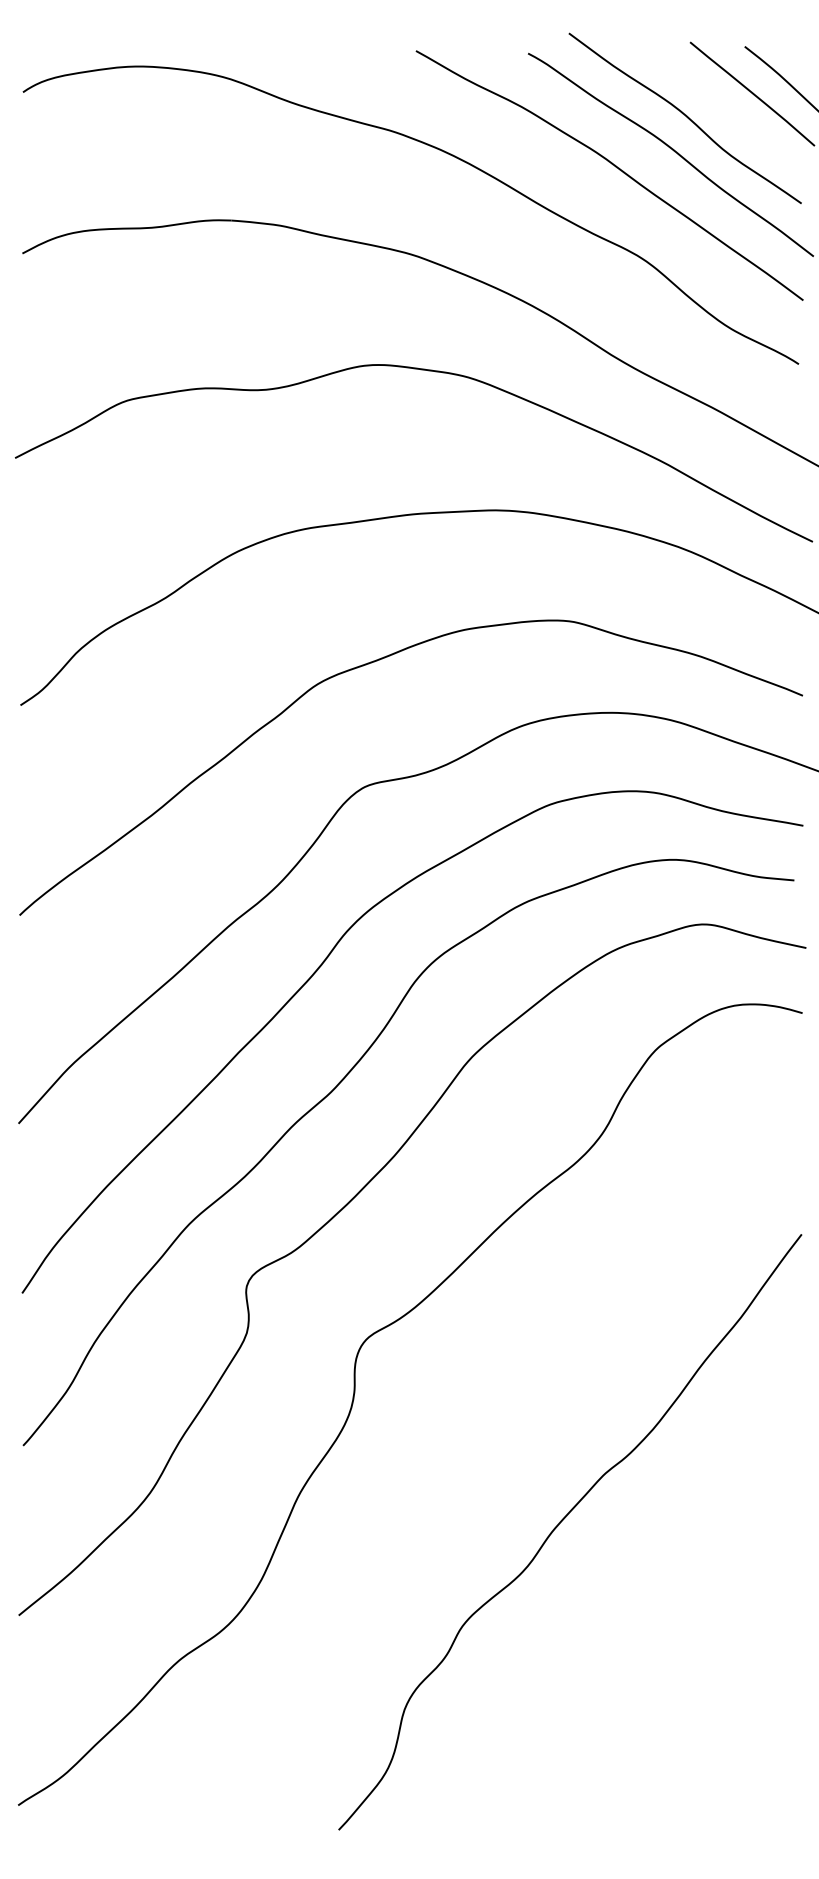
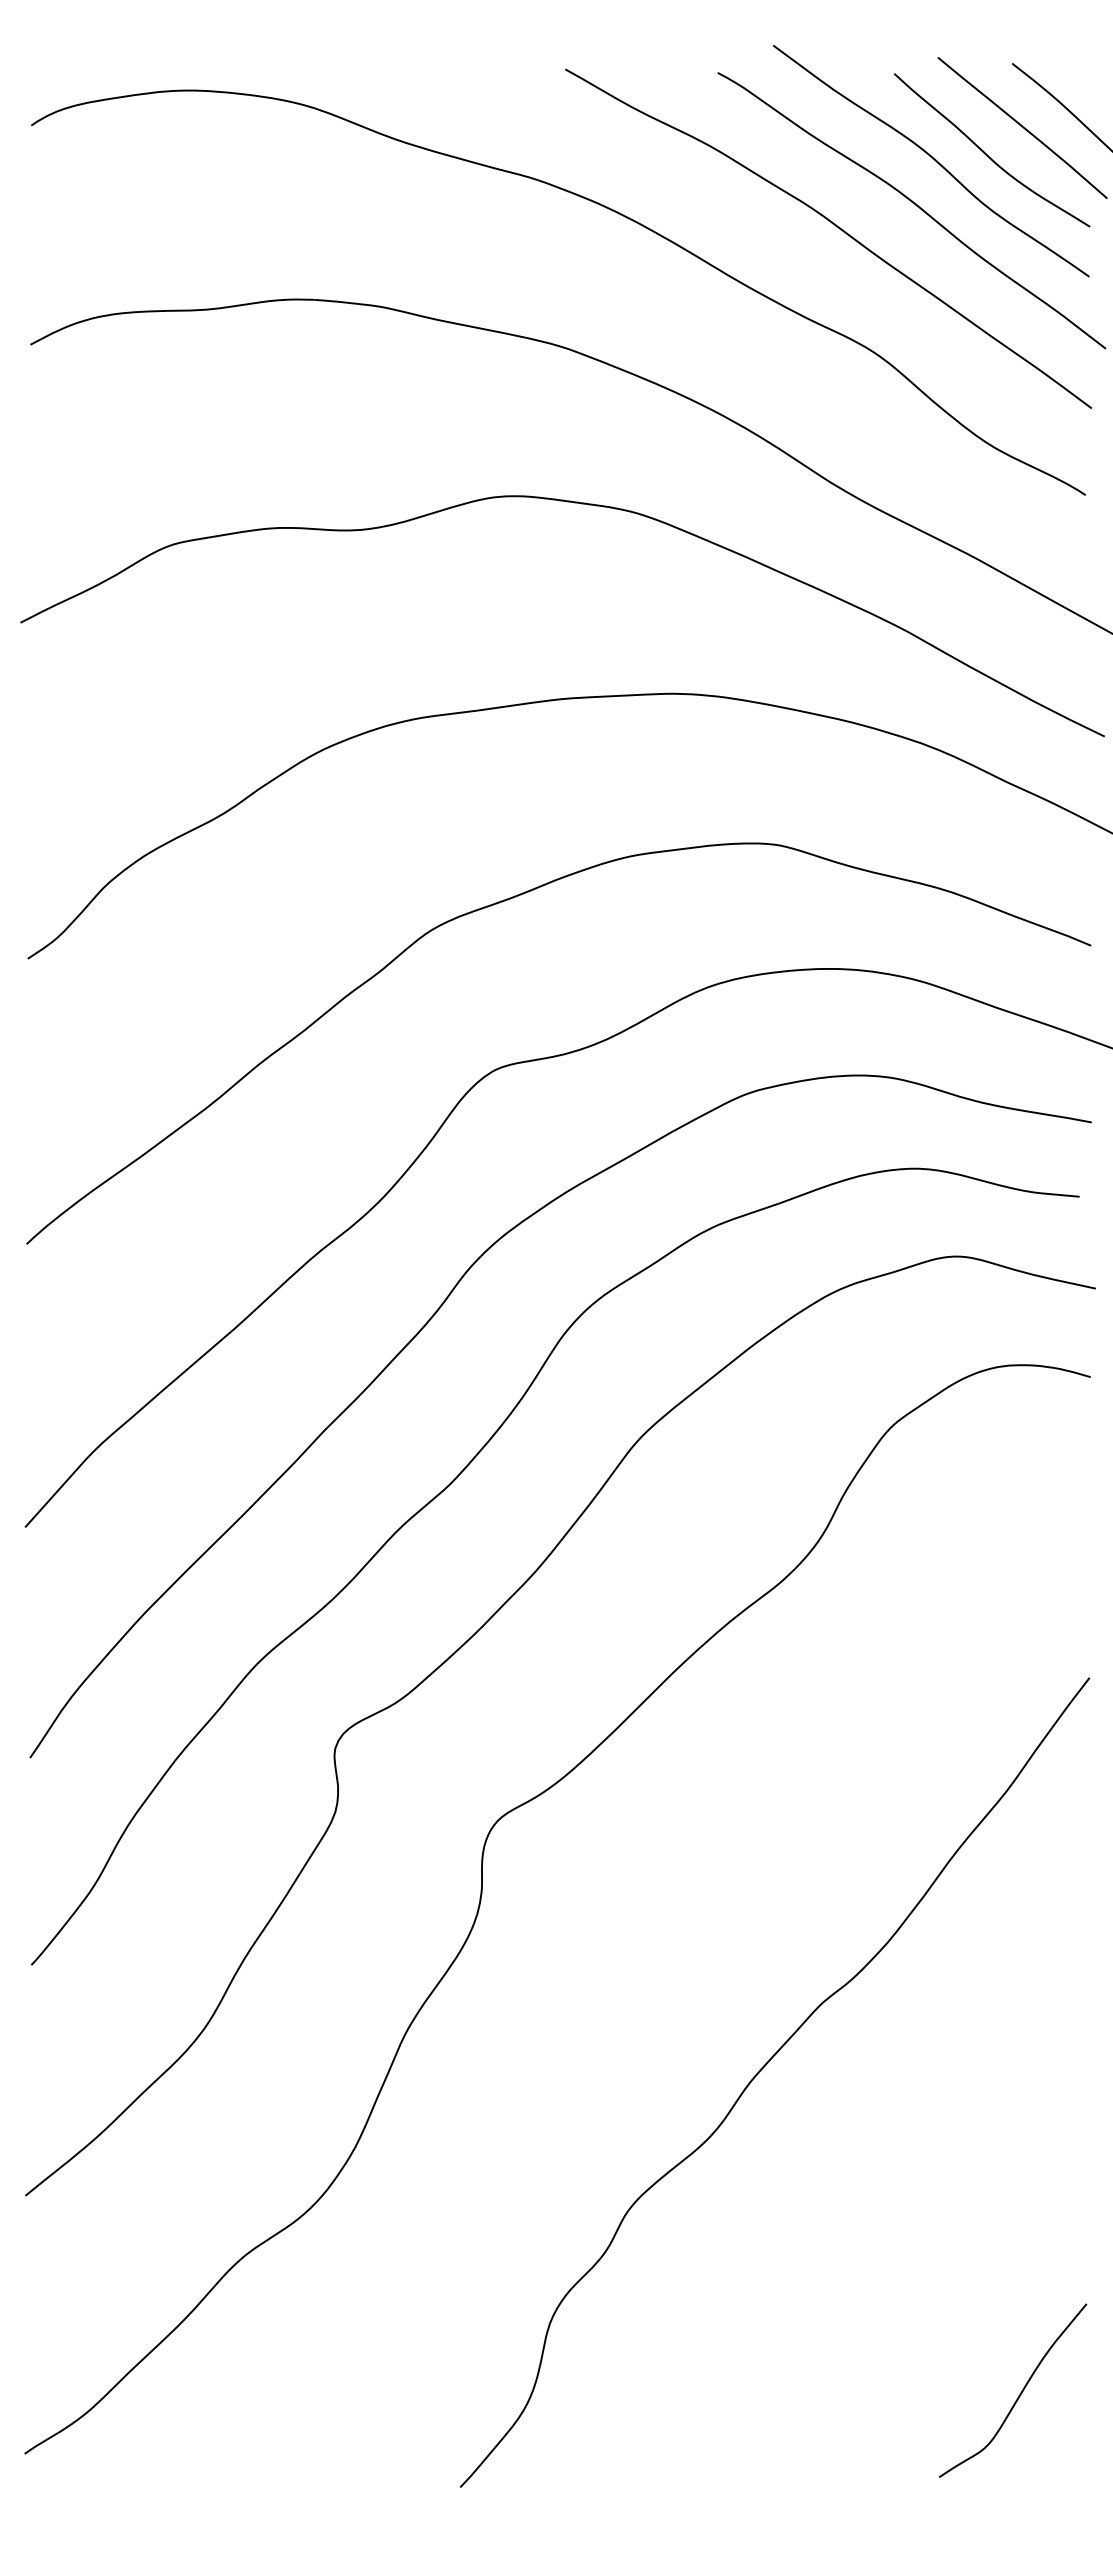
curve: (727, 113) -> (988, 154), added
curve: (750, 1760) -> (1019, 2392), added

